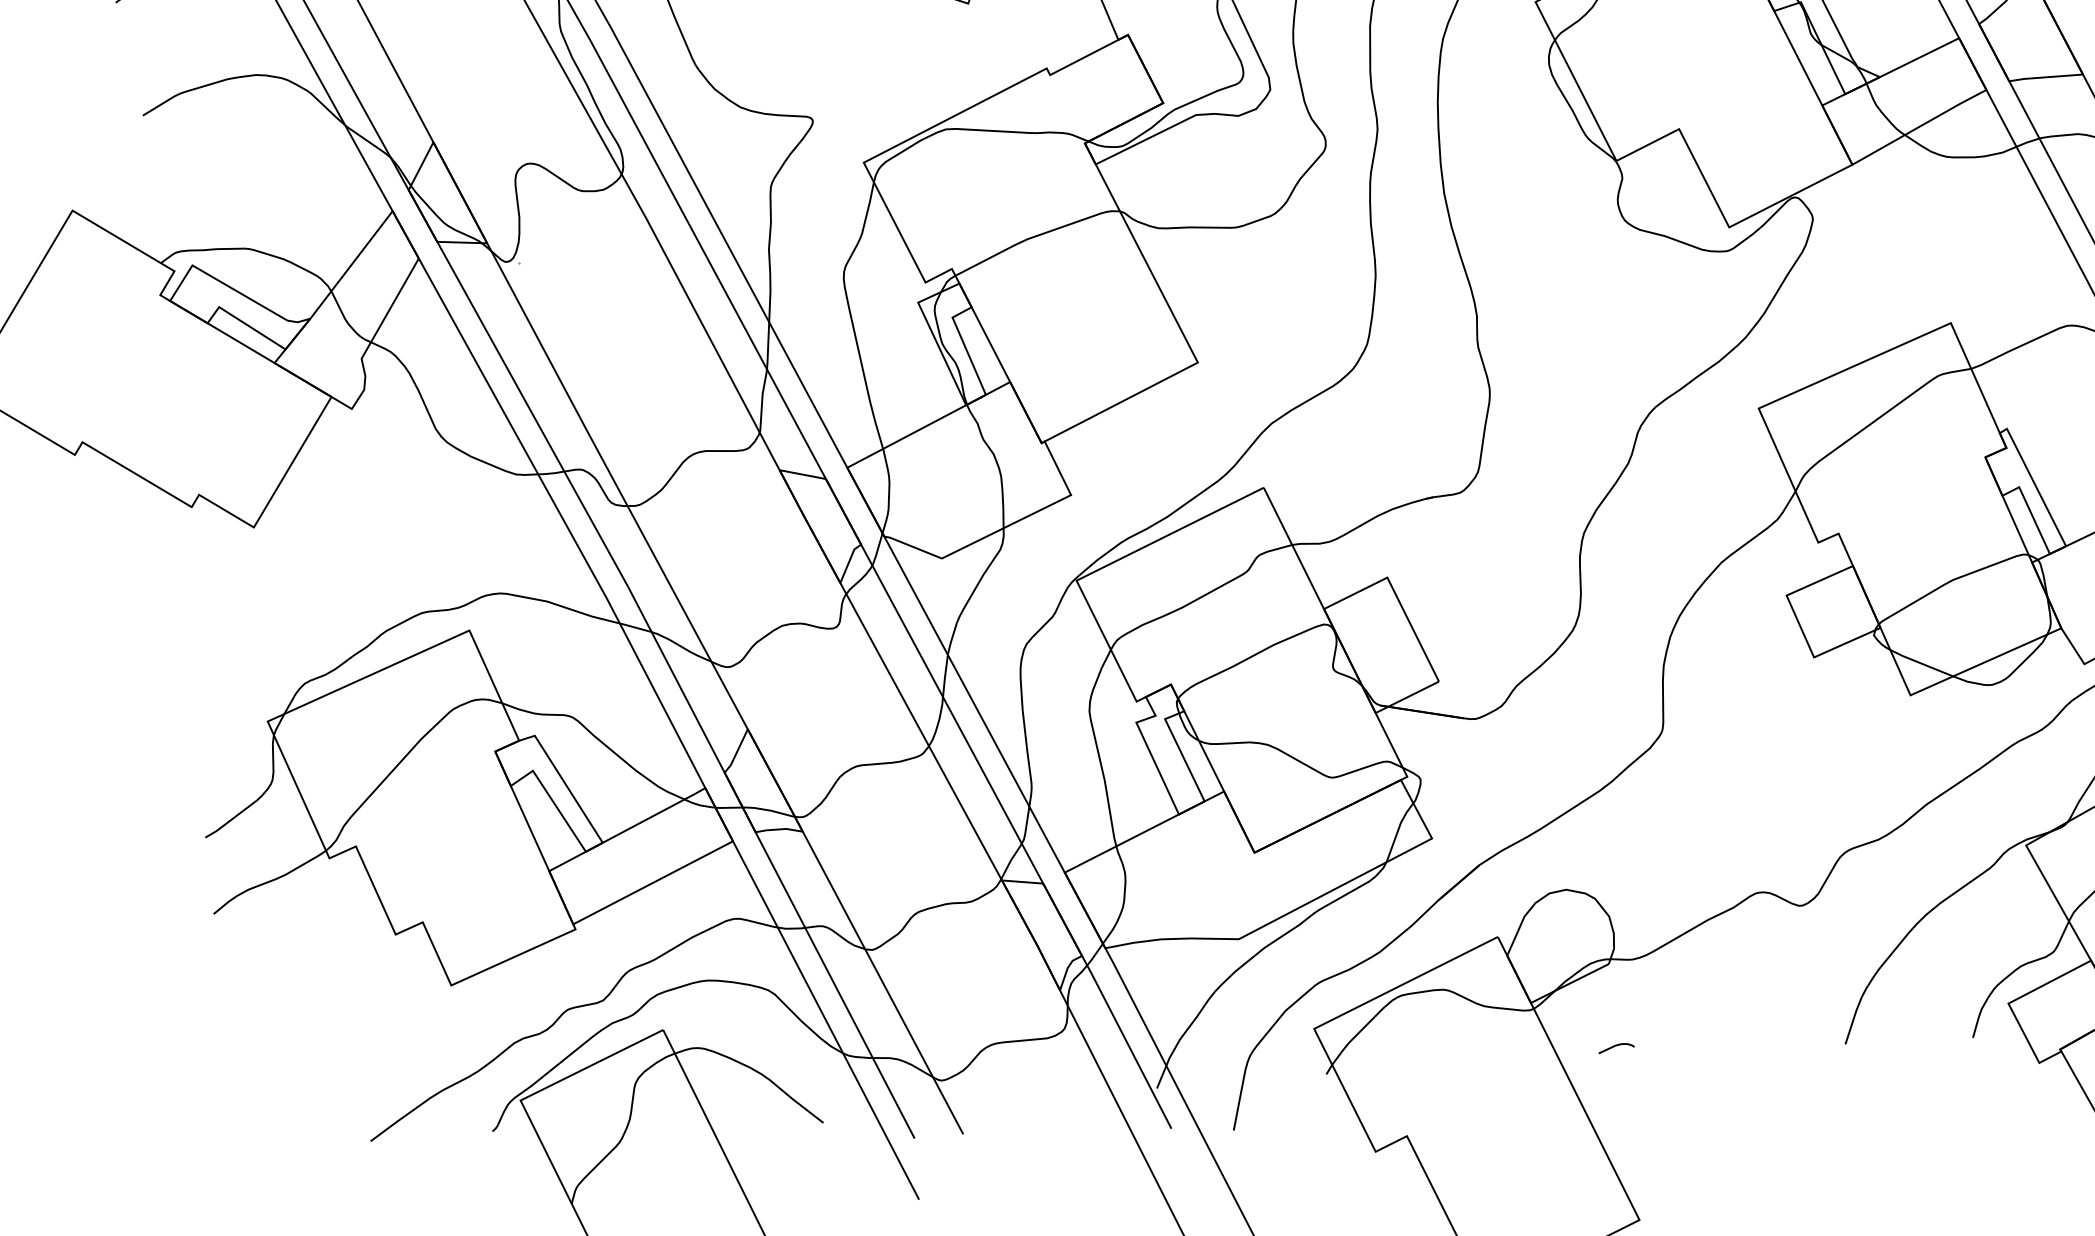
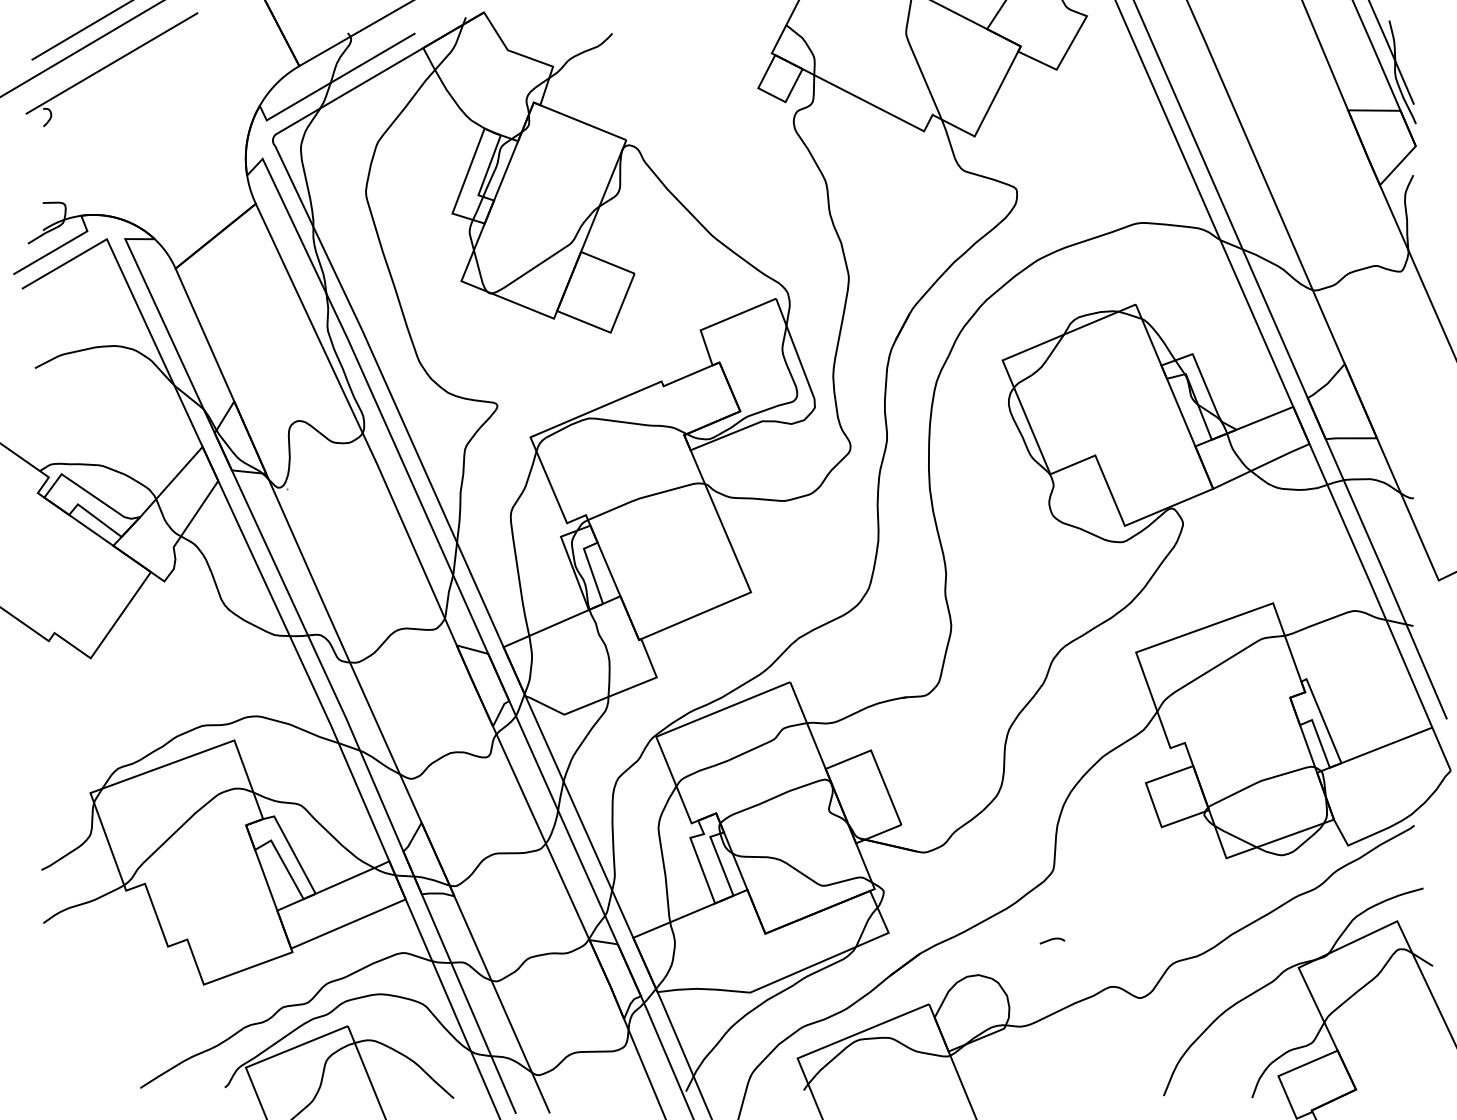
curve: (1616, 1047) -> (1052, 940), moved

